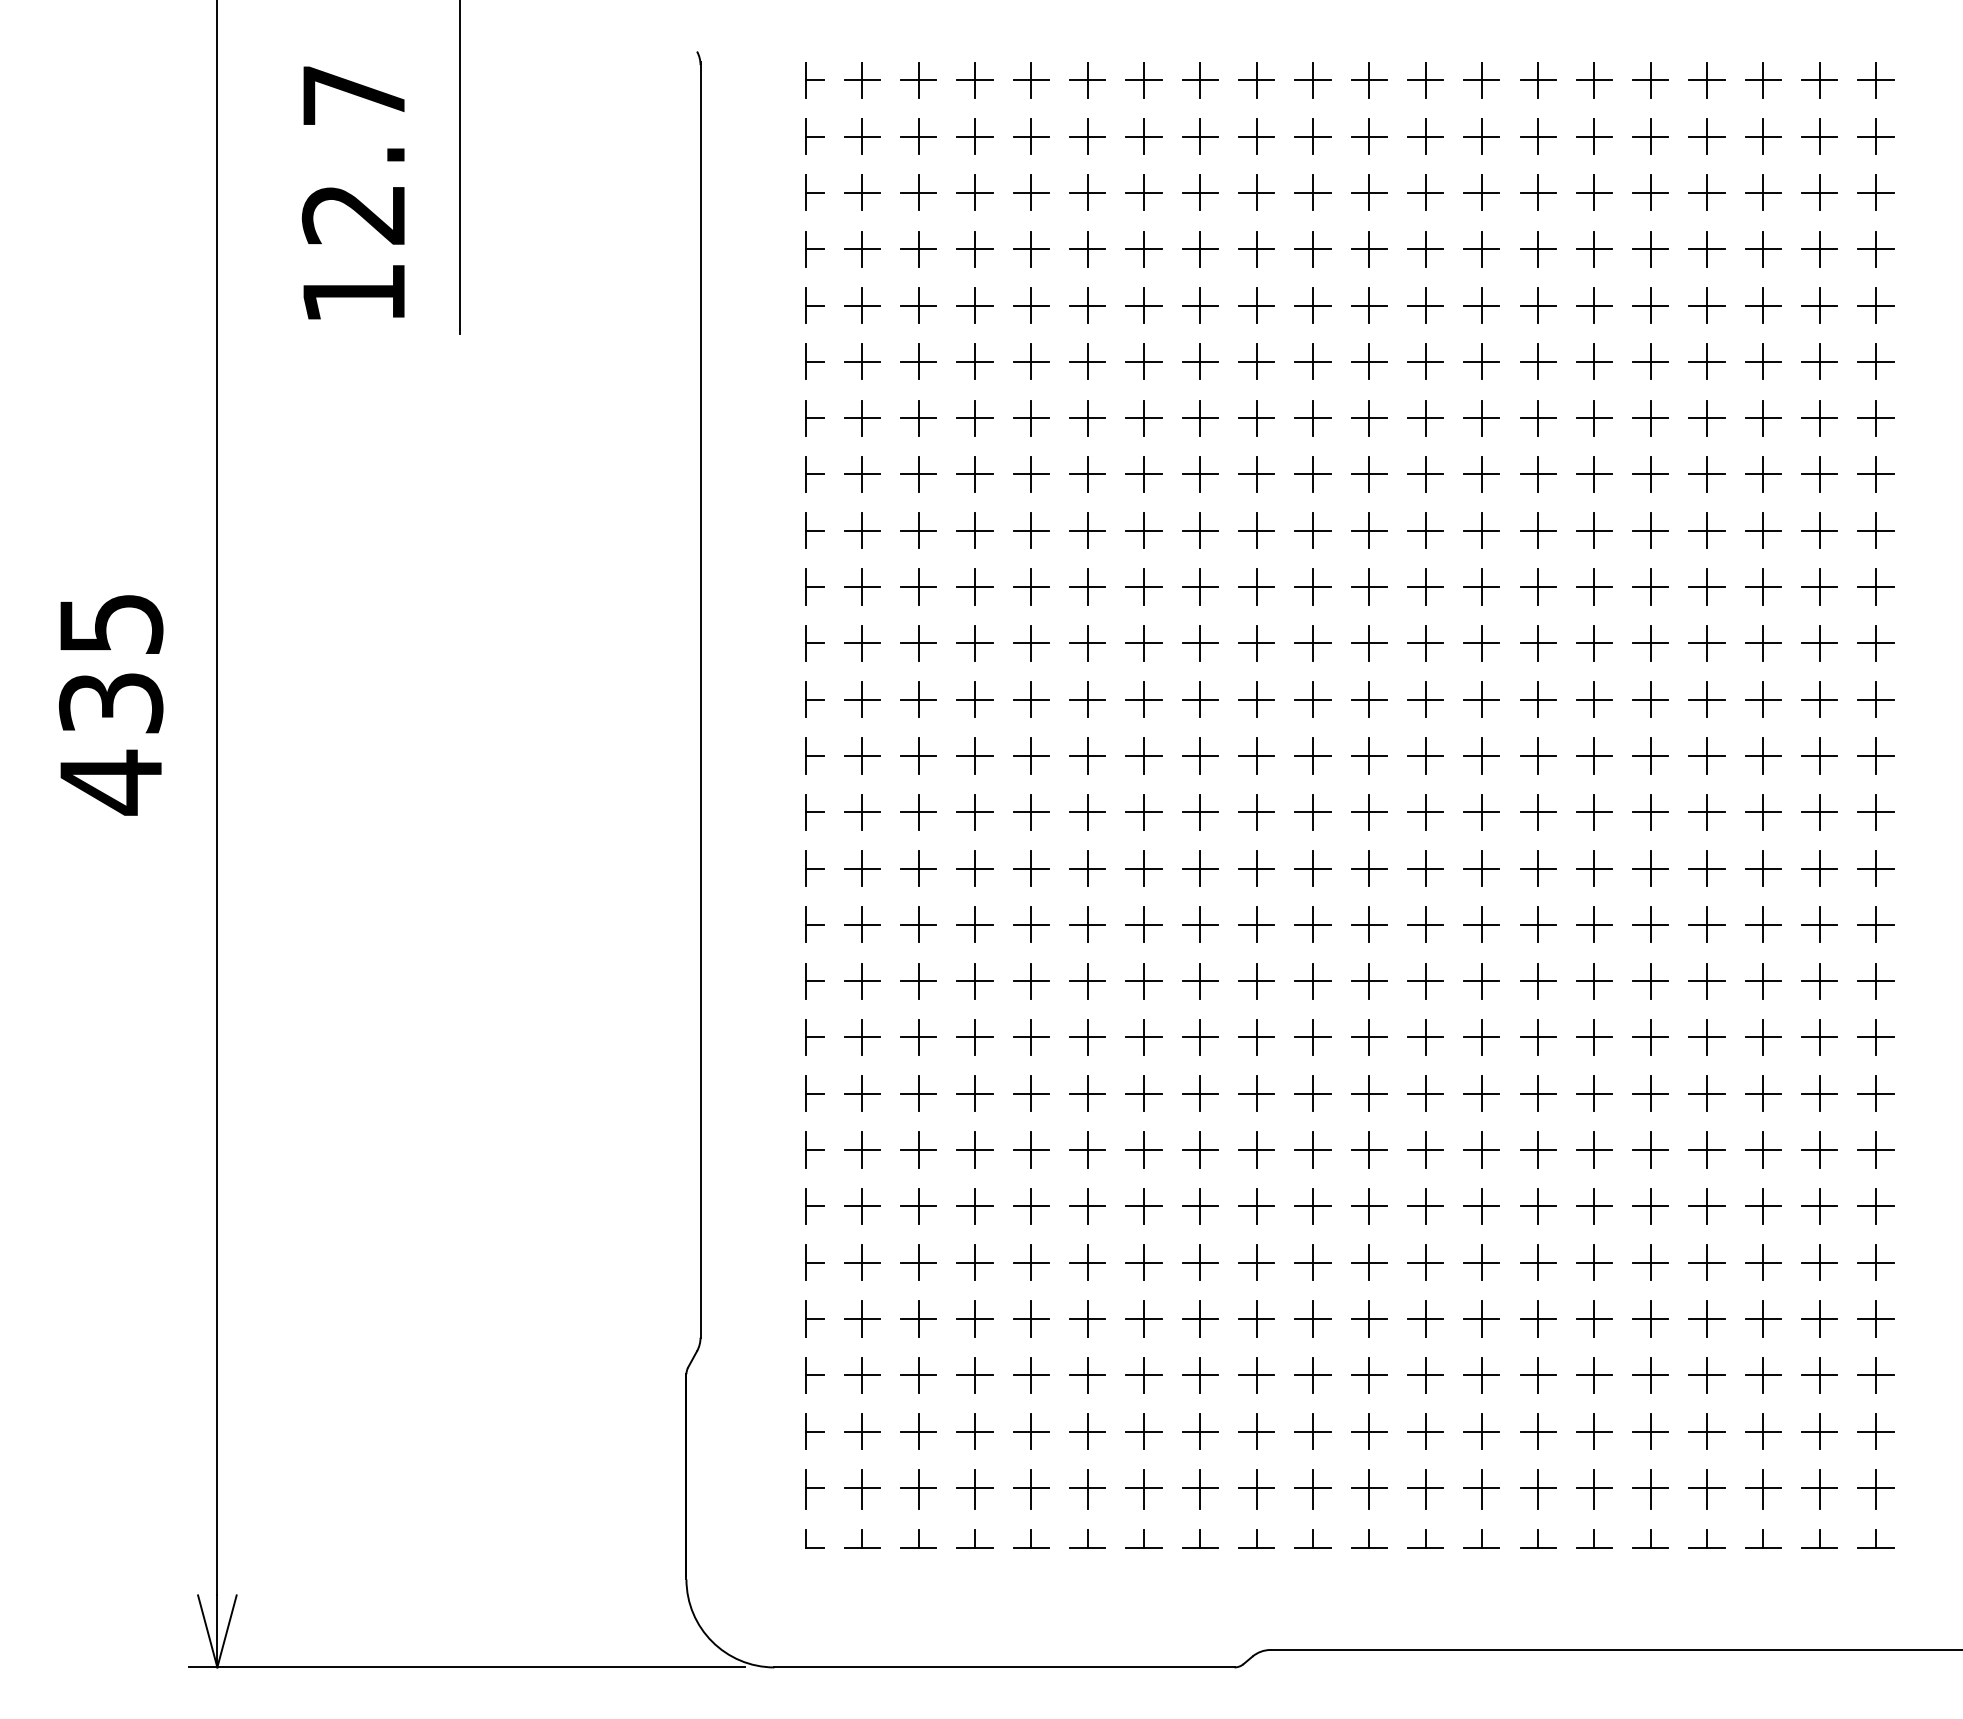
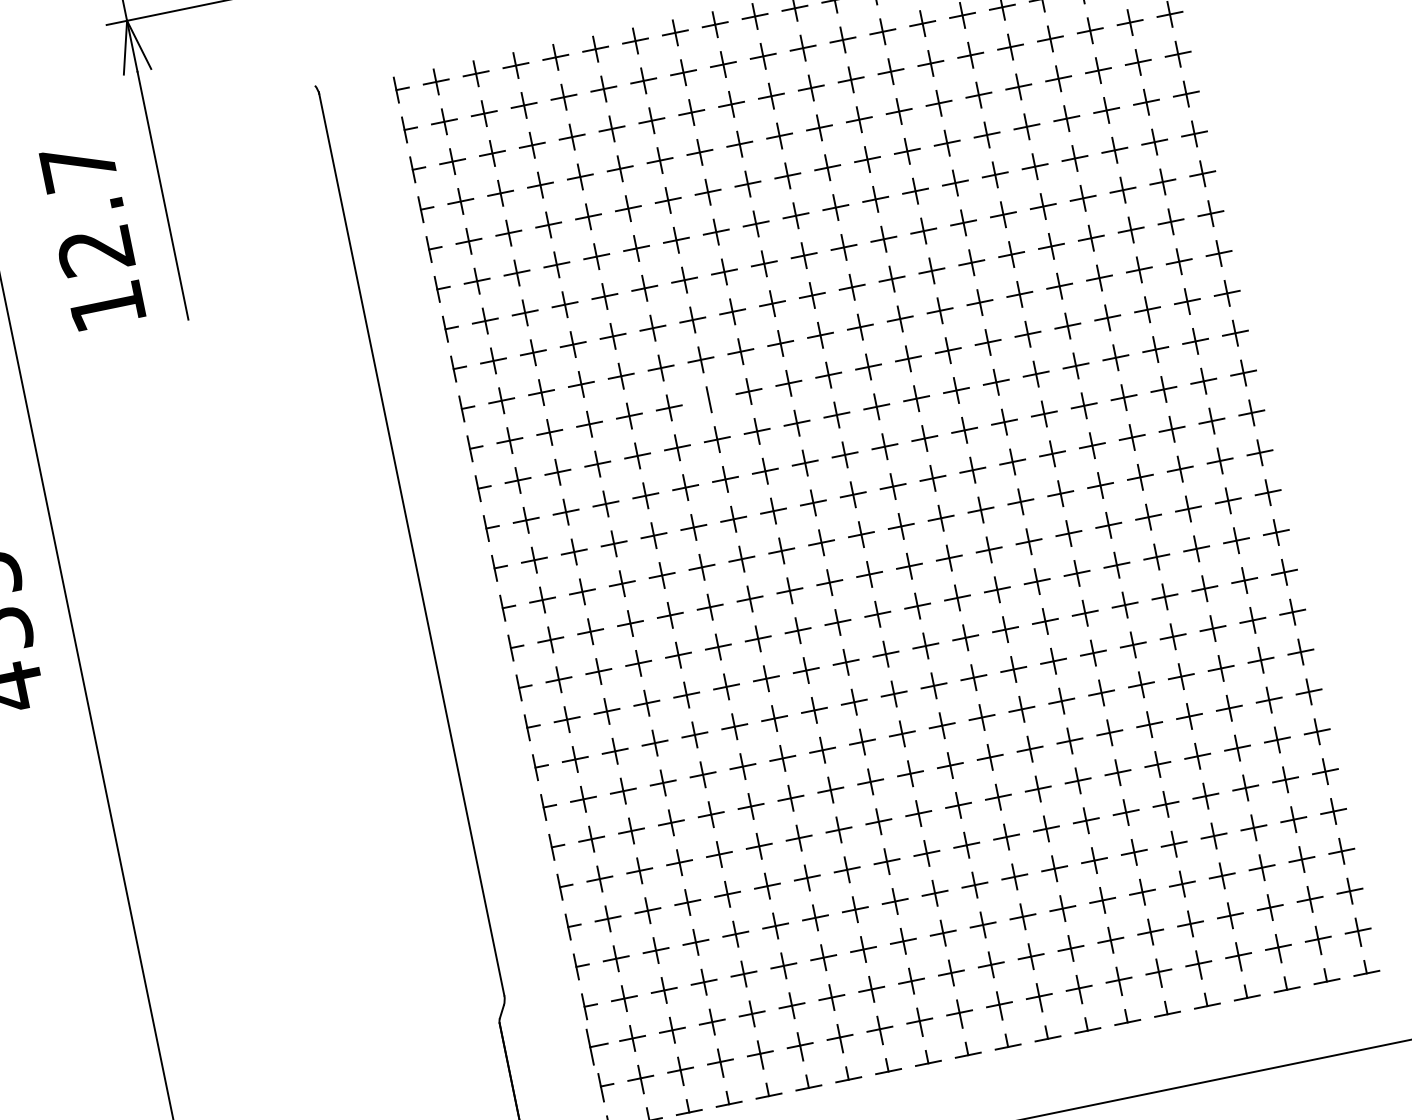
line: (1143, 587) -> (708, 400), removed
part: (814, 1431) -> (598, 1045), size x1.4

